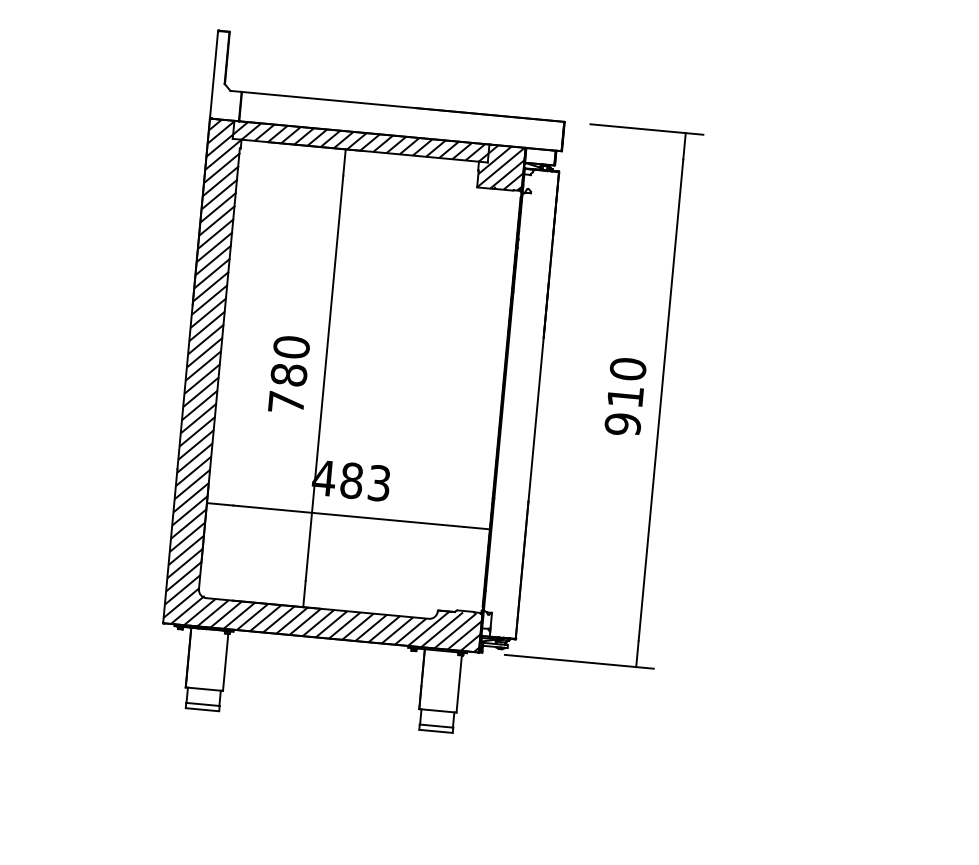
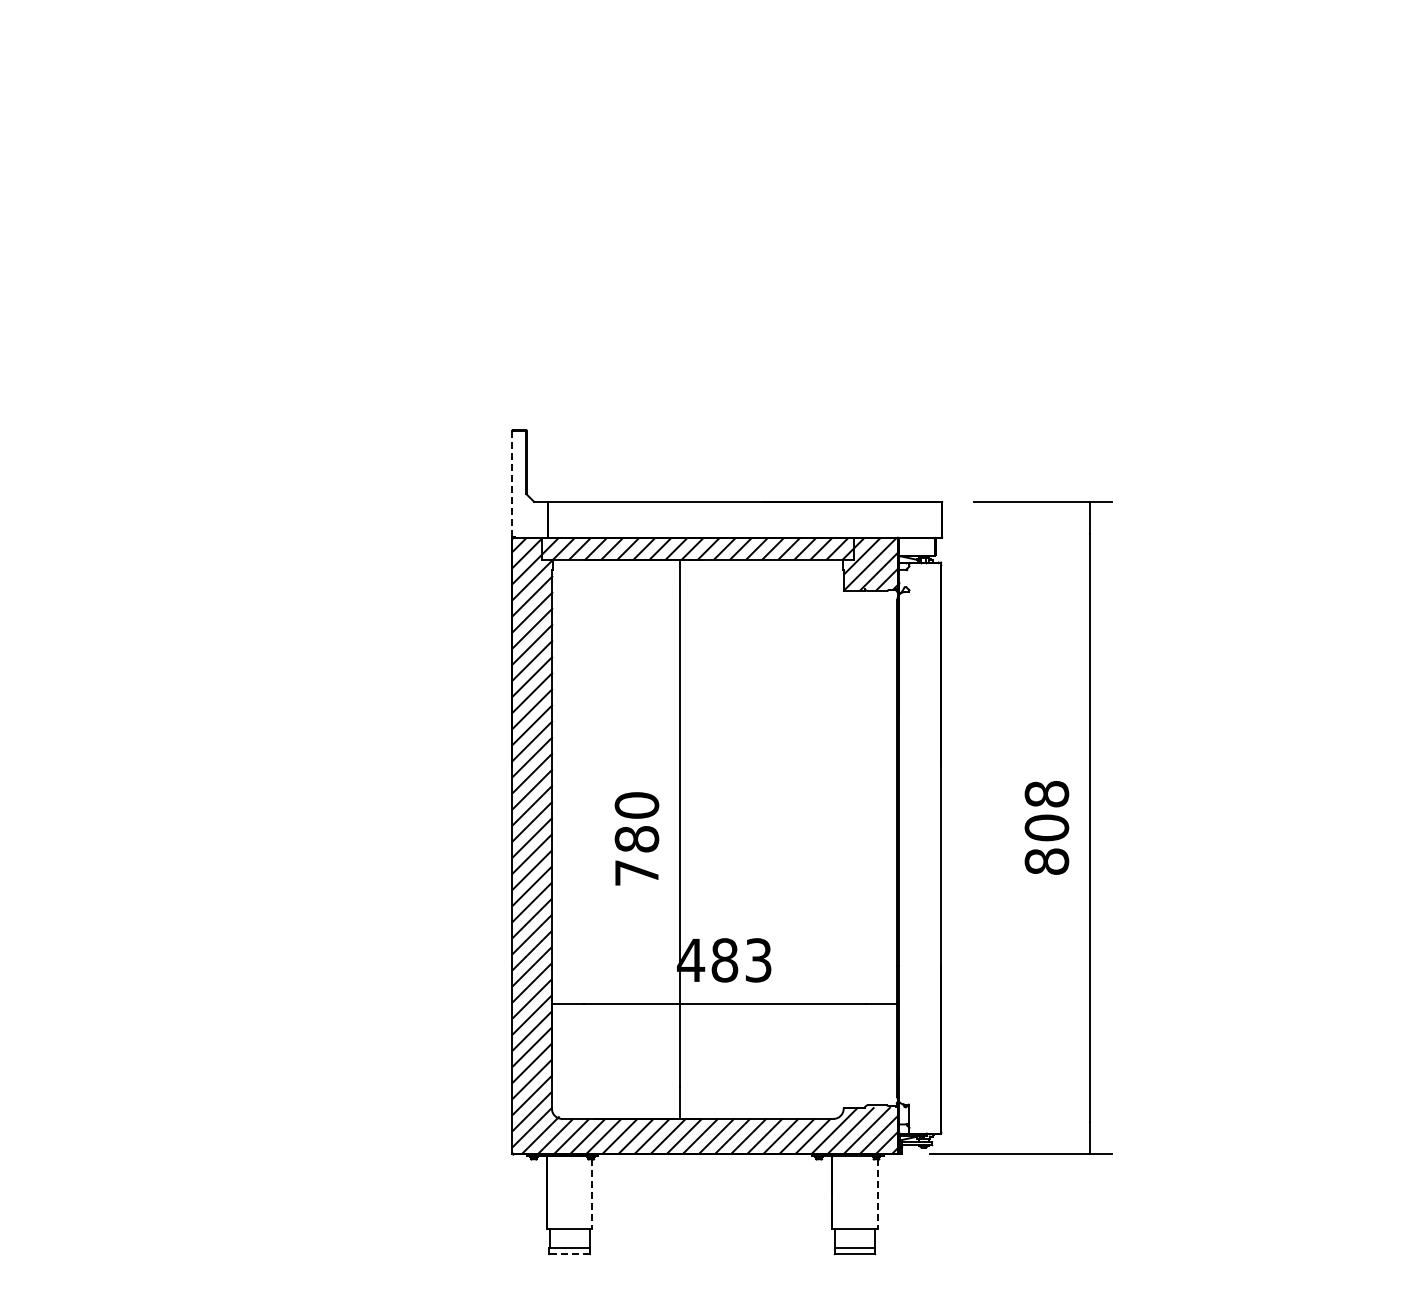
line: (214, 75) -> (512, 484), solid -> dashed
text: (625, 396) -> (1046, 827), 910 -> 808
line: (225, 662) -> (592, 1194), solid -> dashed
line: (458, 684) -> (877, 1194), solid -> dashed
line: (203, 709) -> (570, 1254), solid -> dashed

